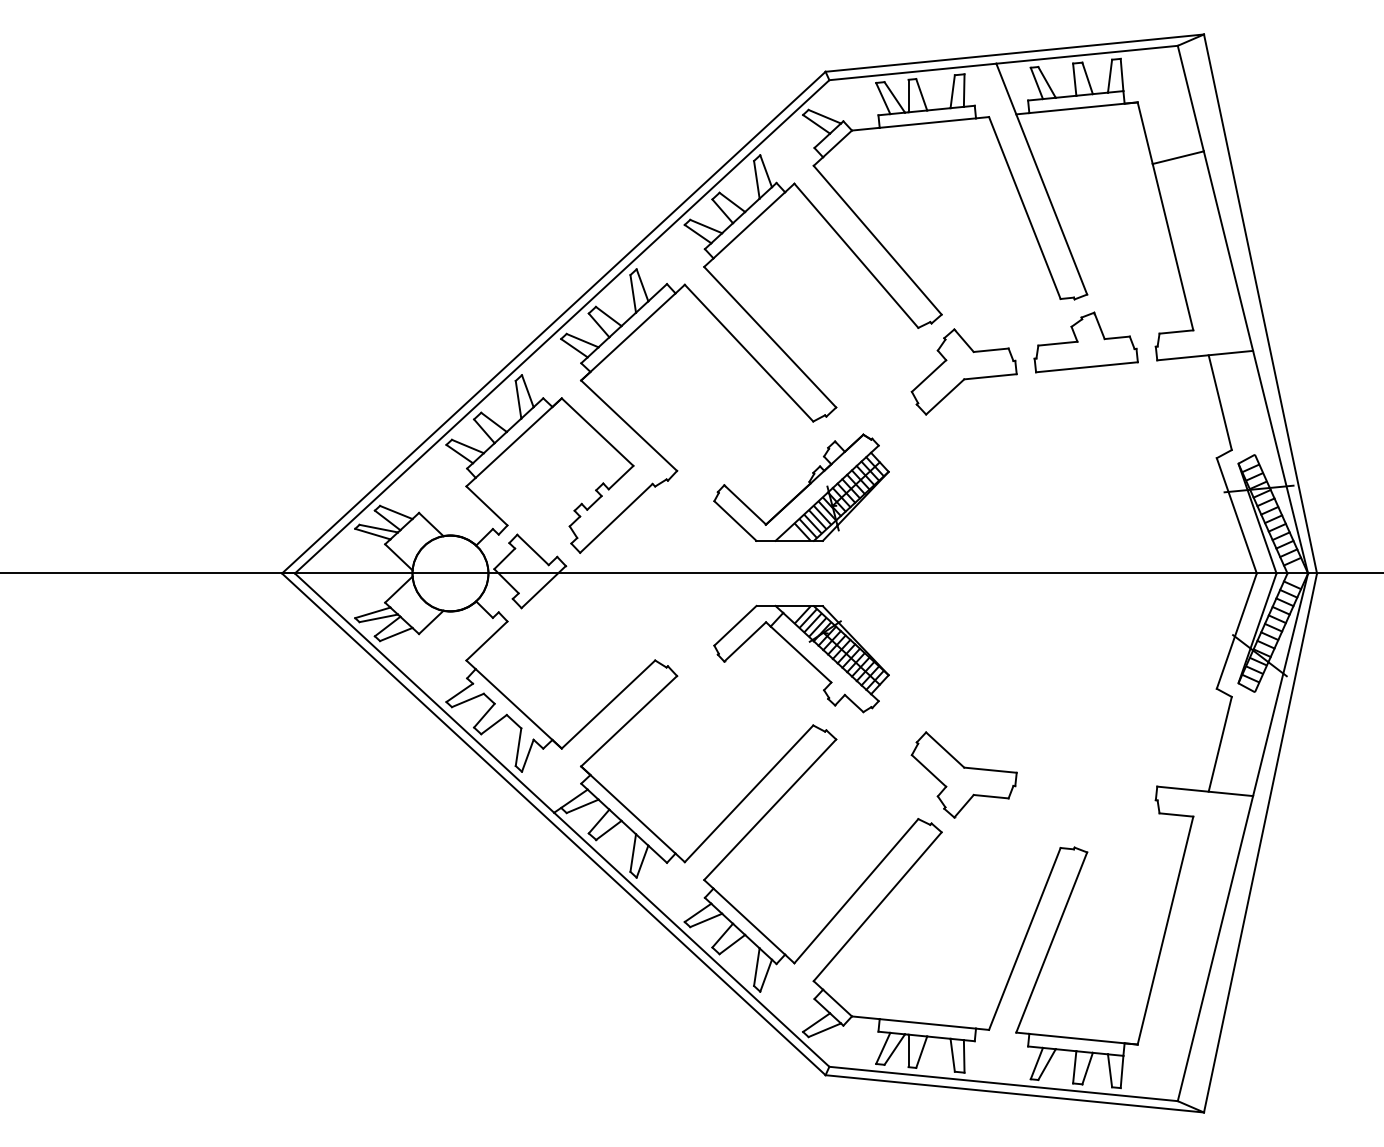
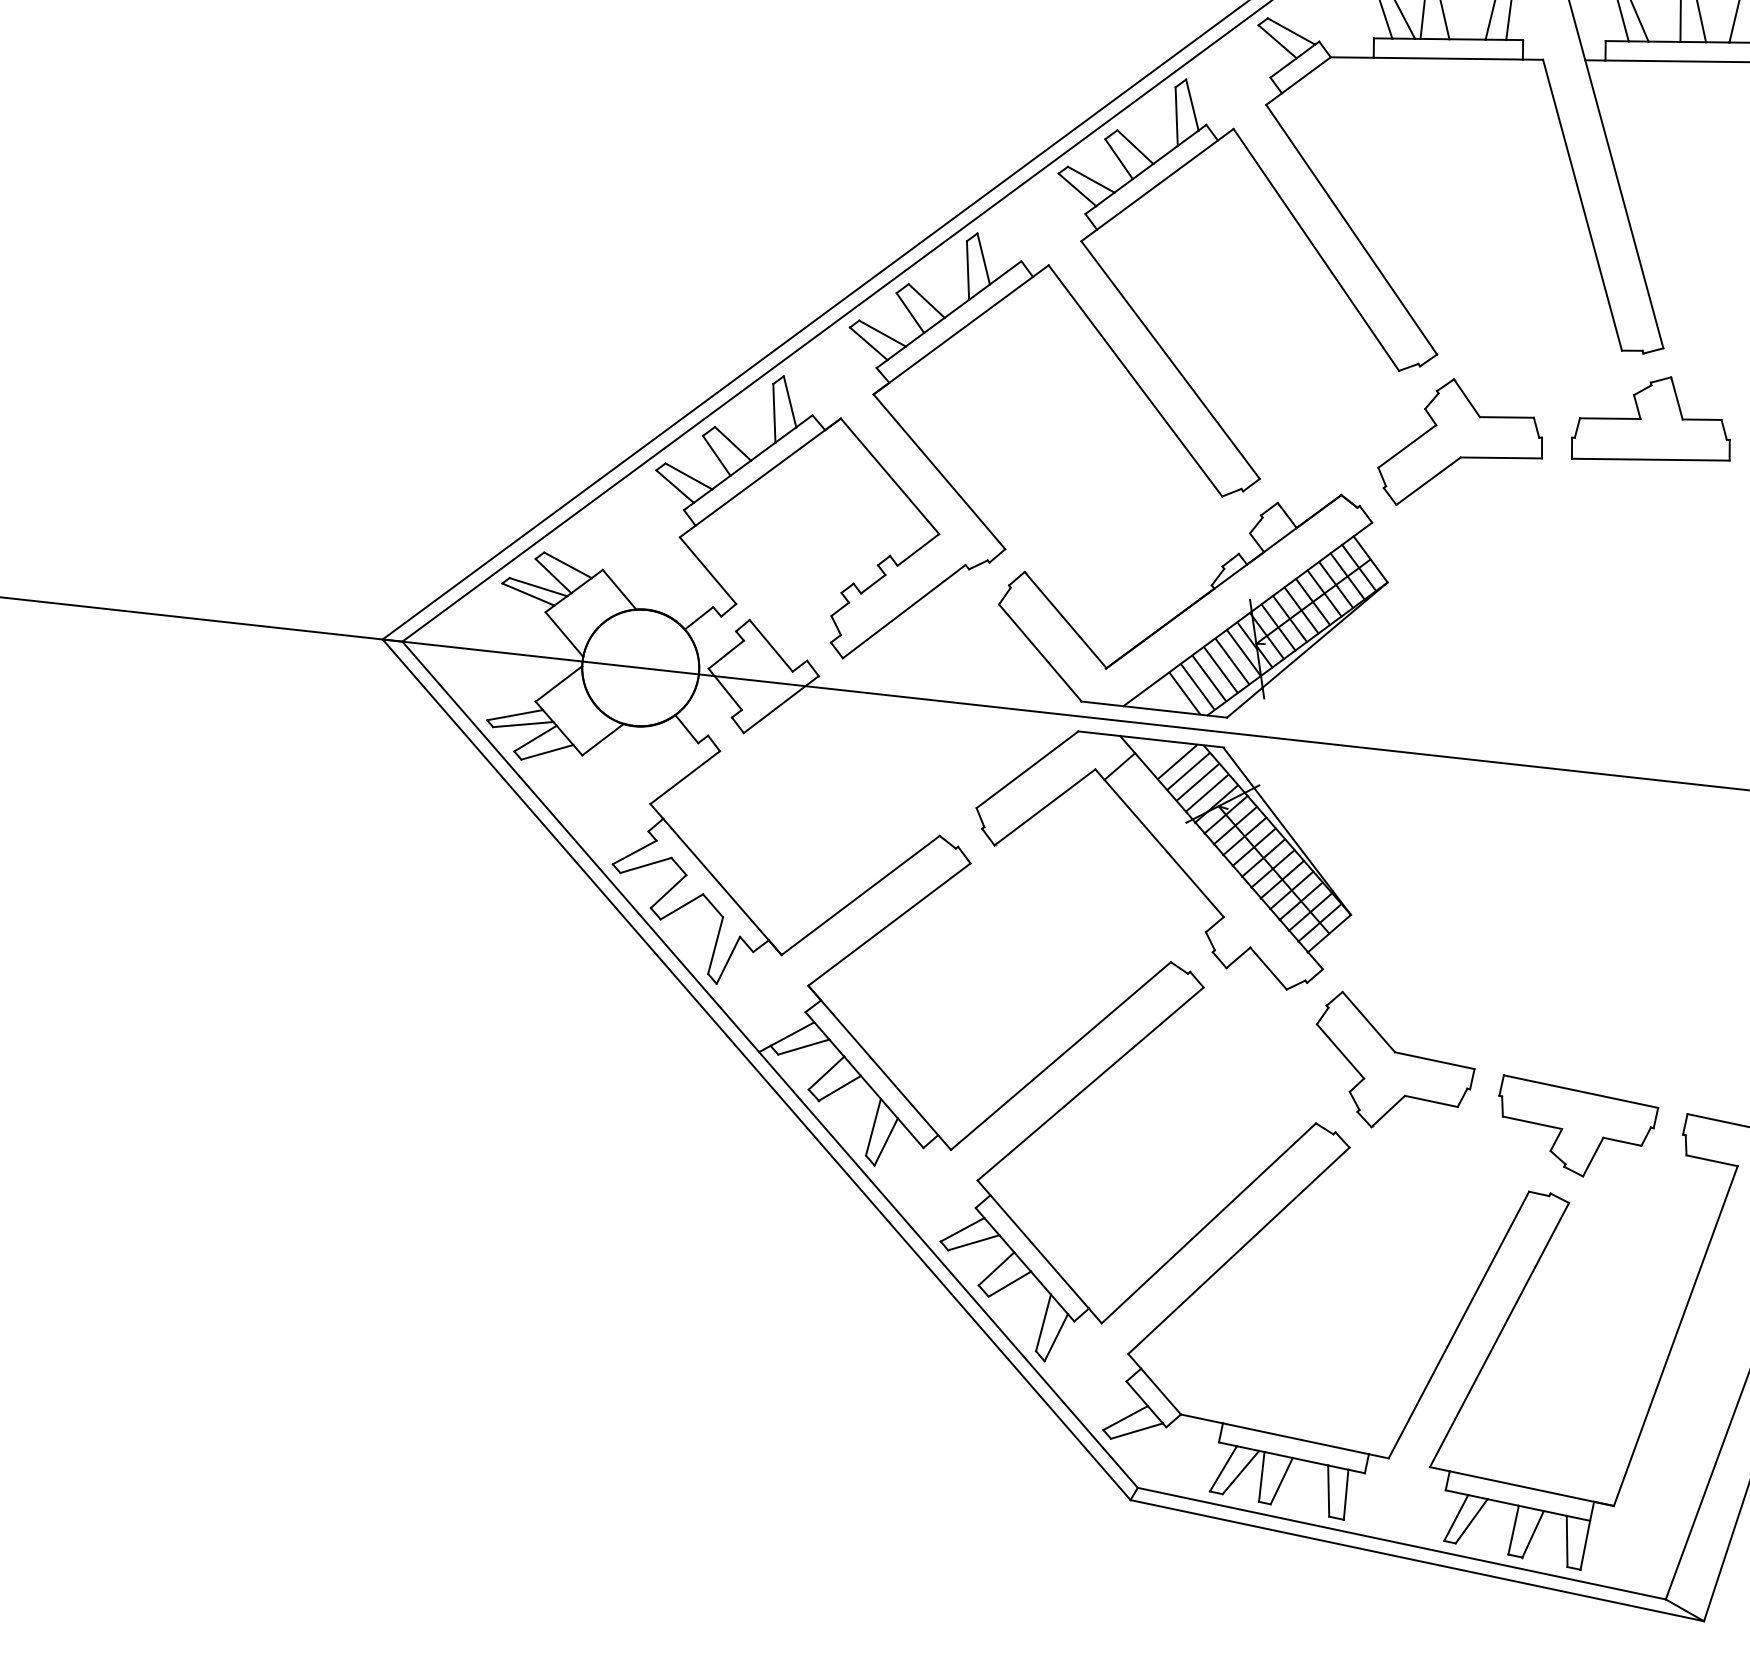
part: (801, 487) -> (1193, 595), size x1.43
part: (801, 658) -> (1164, 857), size x1.43
part: (1085, 804) -> (1574, 1129), added

